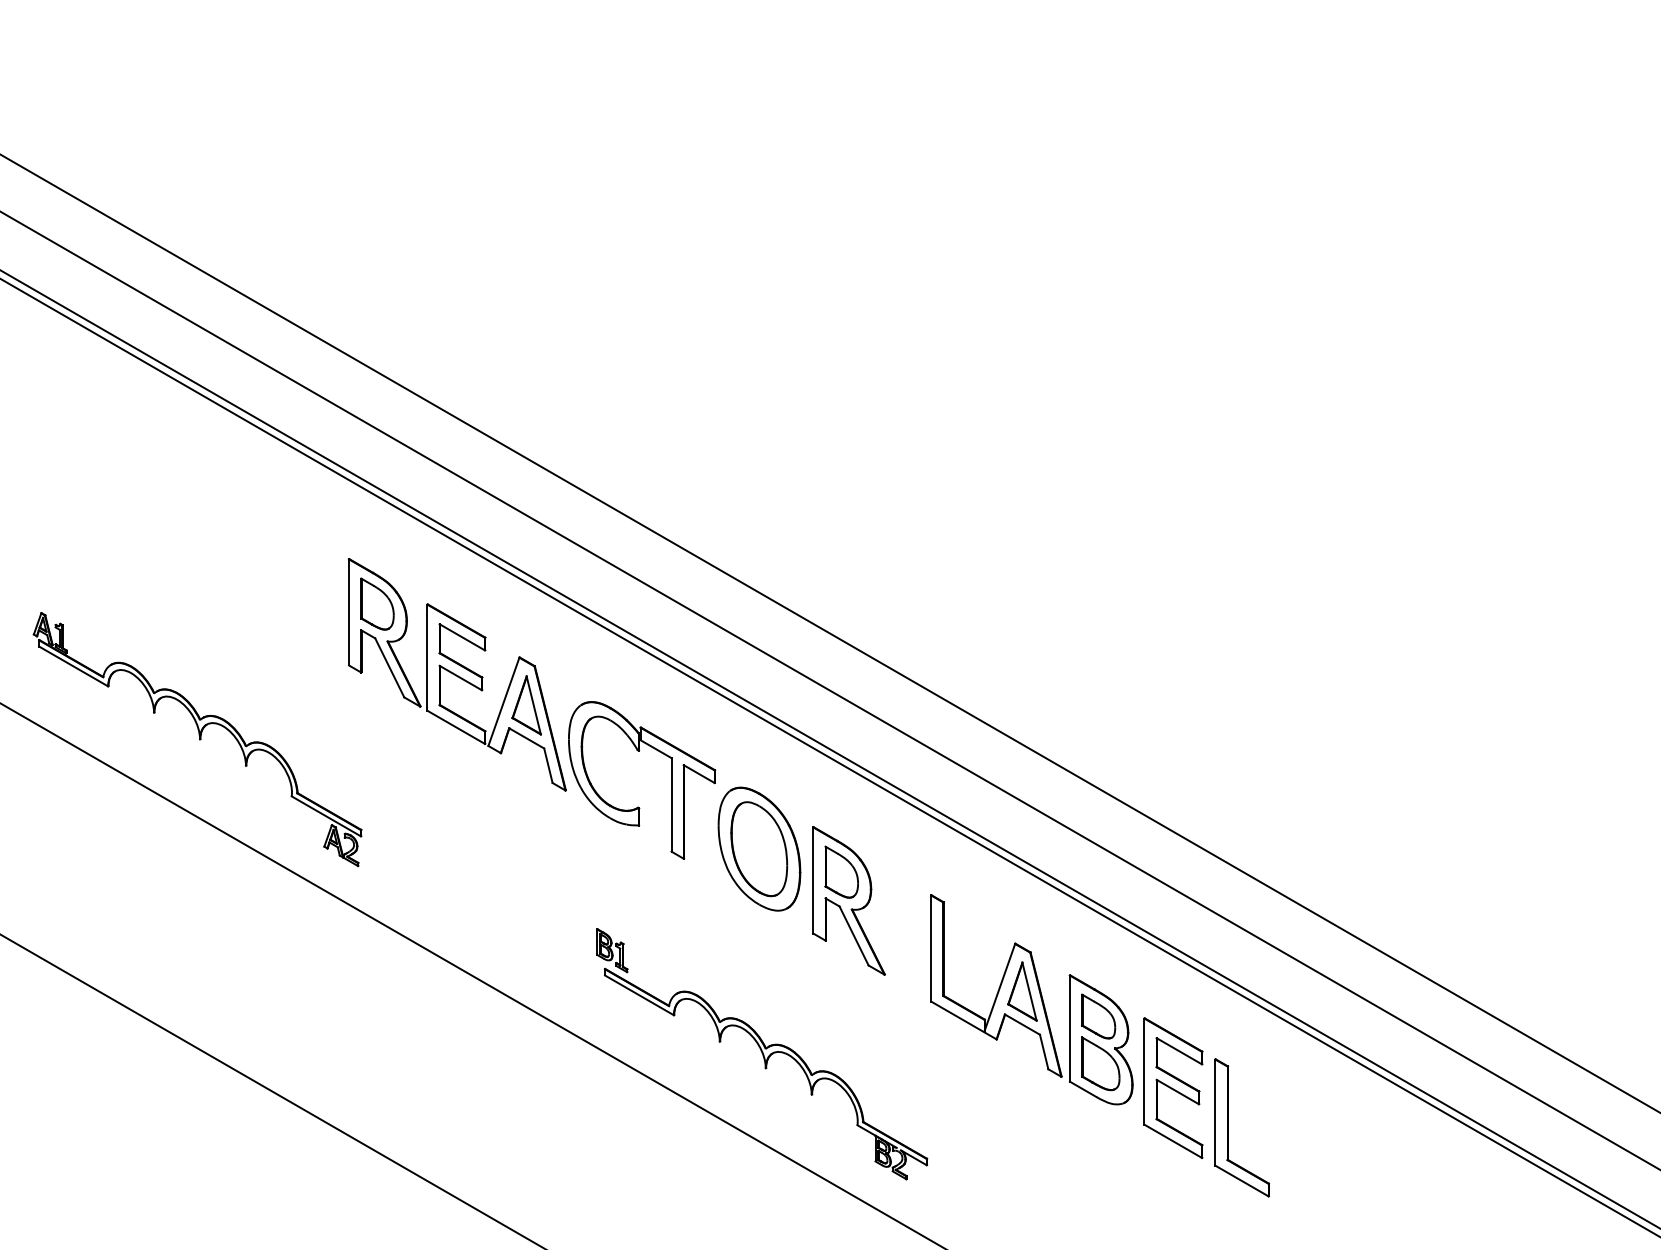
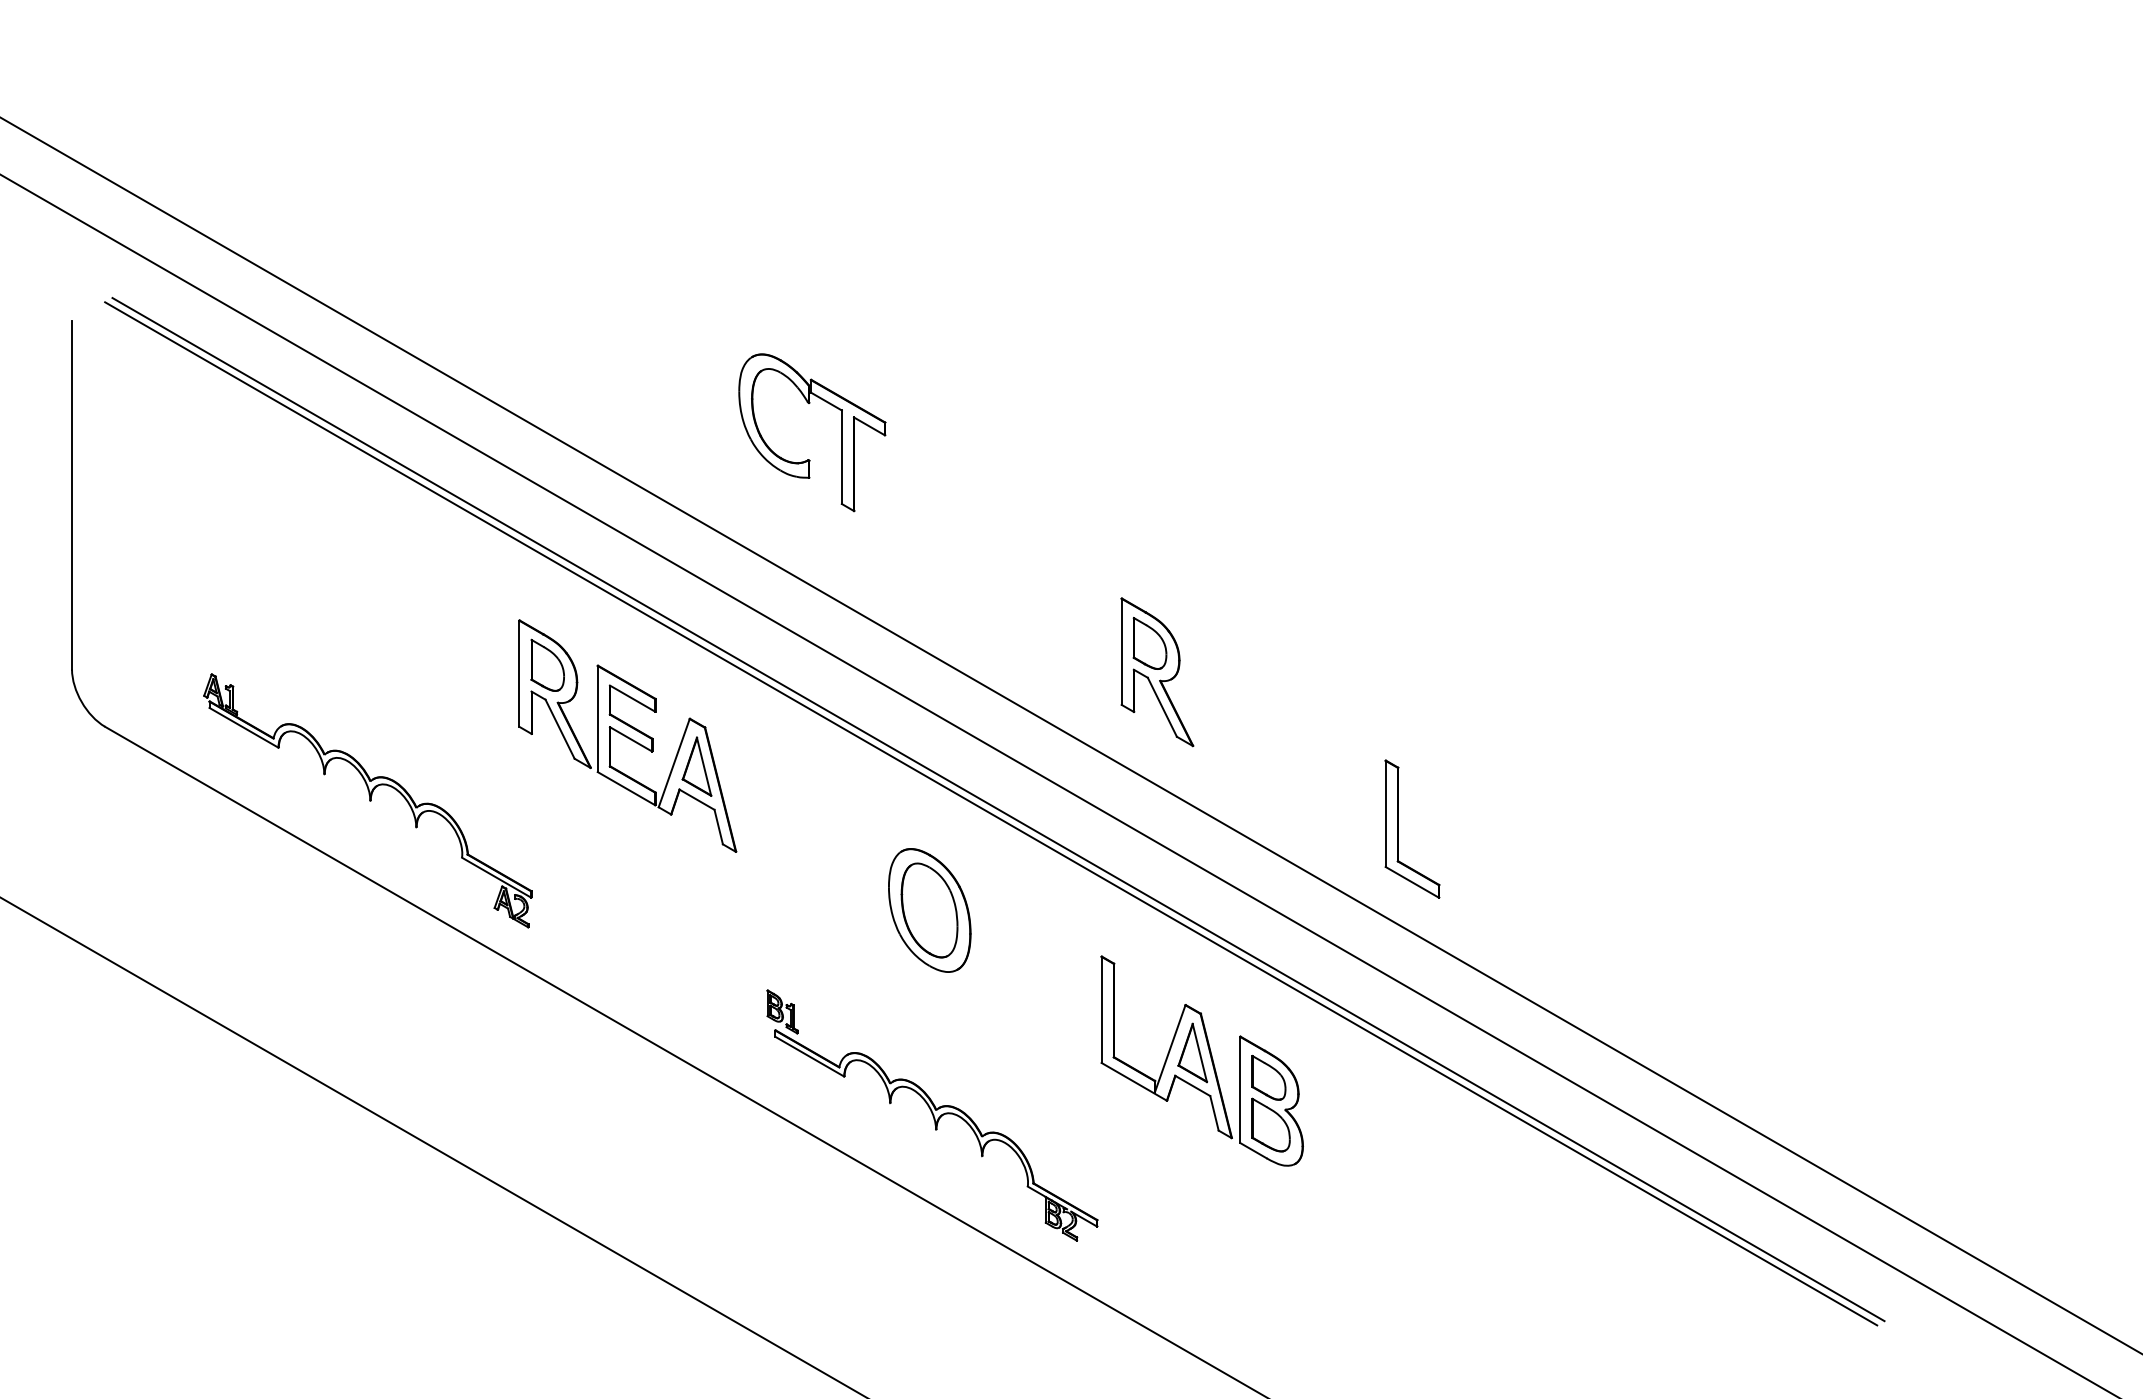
part: (639, 807) -> (809, 459), moved
part: (849, 901) -> (1157, 672), moved
part: (1173, 1088) -> (1343, 1149), removed
part: (1228, 1127) -> (1398, 828), moved

